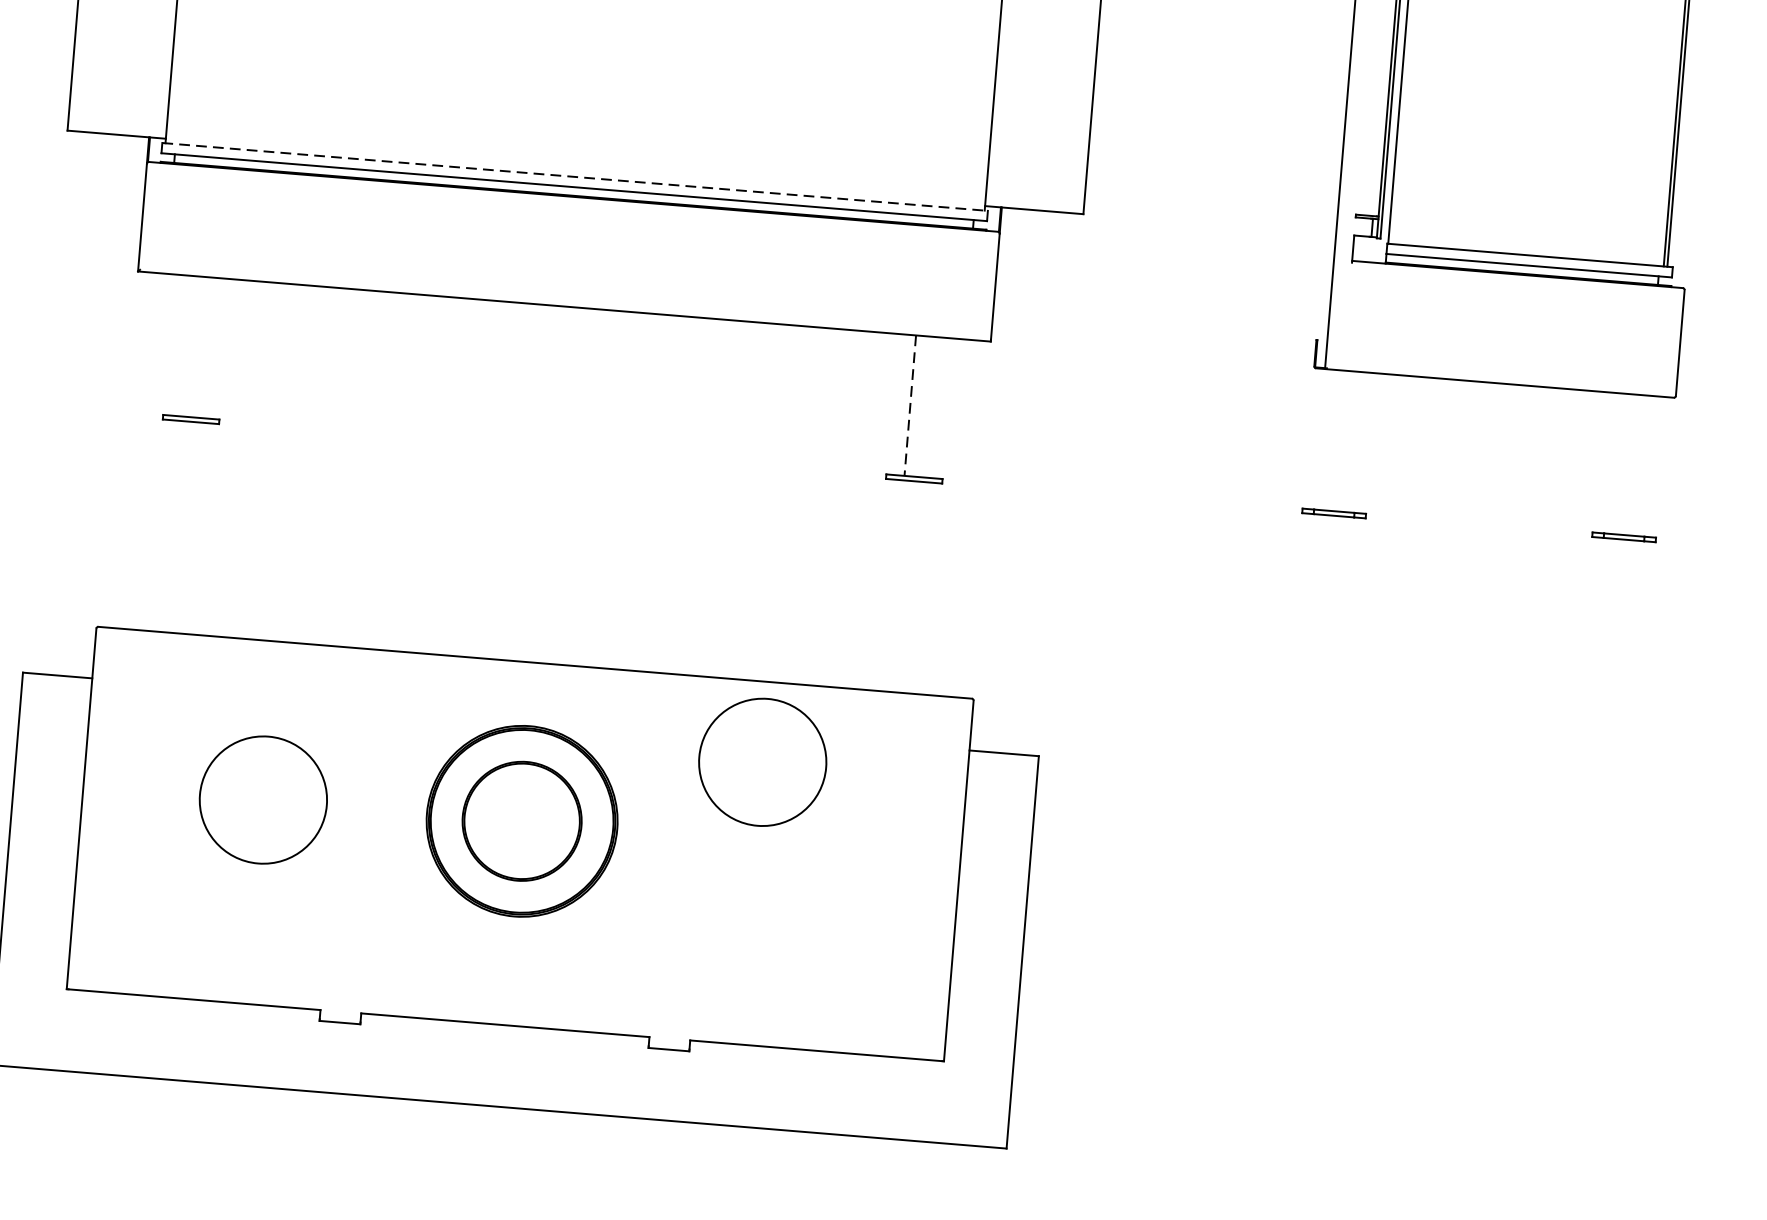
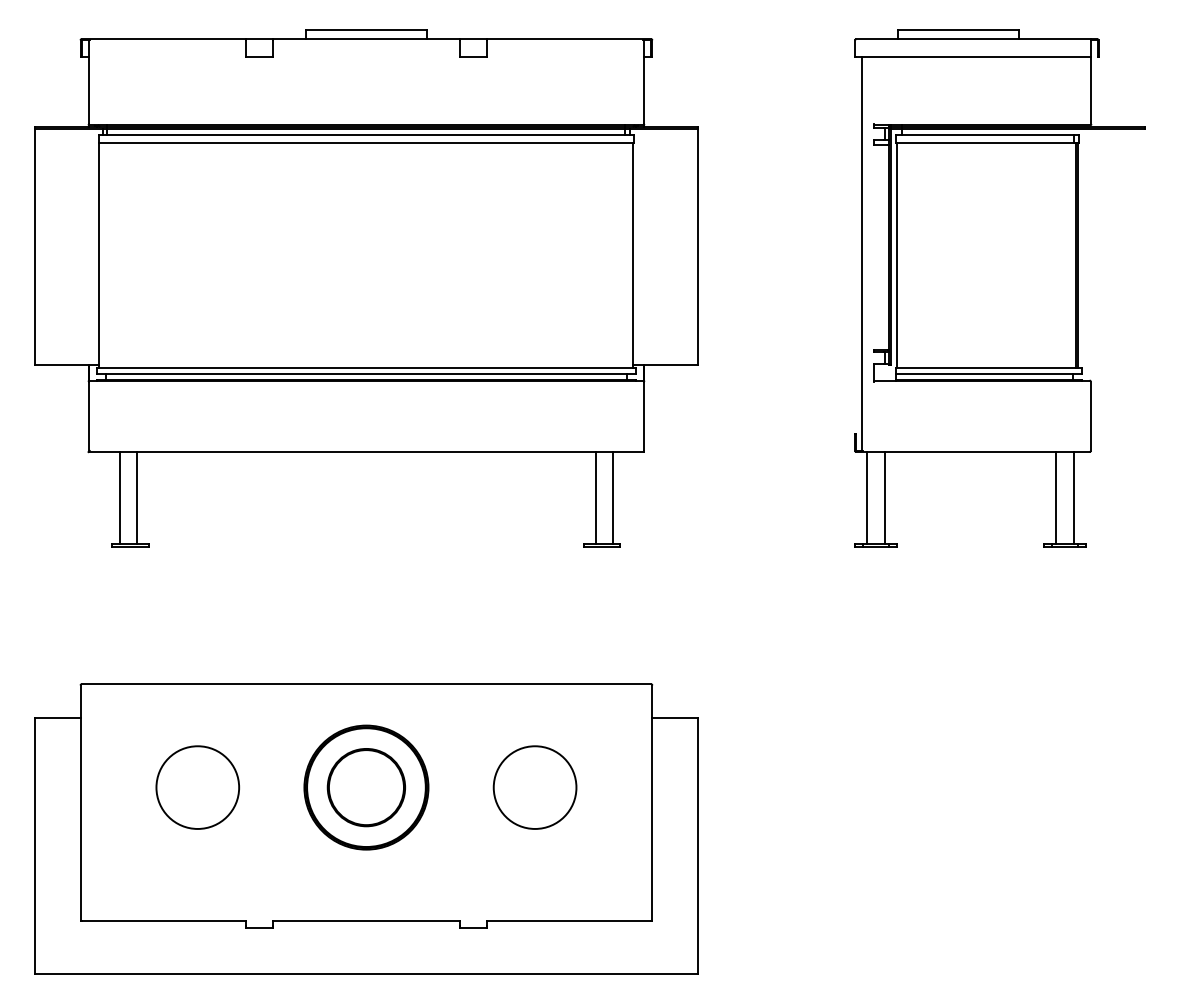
line: (575, 176) -> (366, 367), dashed -> solid
line: (179, 345) -> (119, 497), added
line: (207, 347) -> (137, 497), added
line: (910, 405) -> (595, 497), dashed -> solid
line: (937, 407) -> (613, 497), added
line: (1325, 439) -> (866, 497), added
line: (1353, 441) -> (884, 497), added
line: (1615, 463) -> (1055, 497), added
line: (1643, 465) -> (1073, 497), added
circle: (761, 762) -> (534, 787), moved

